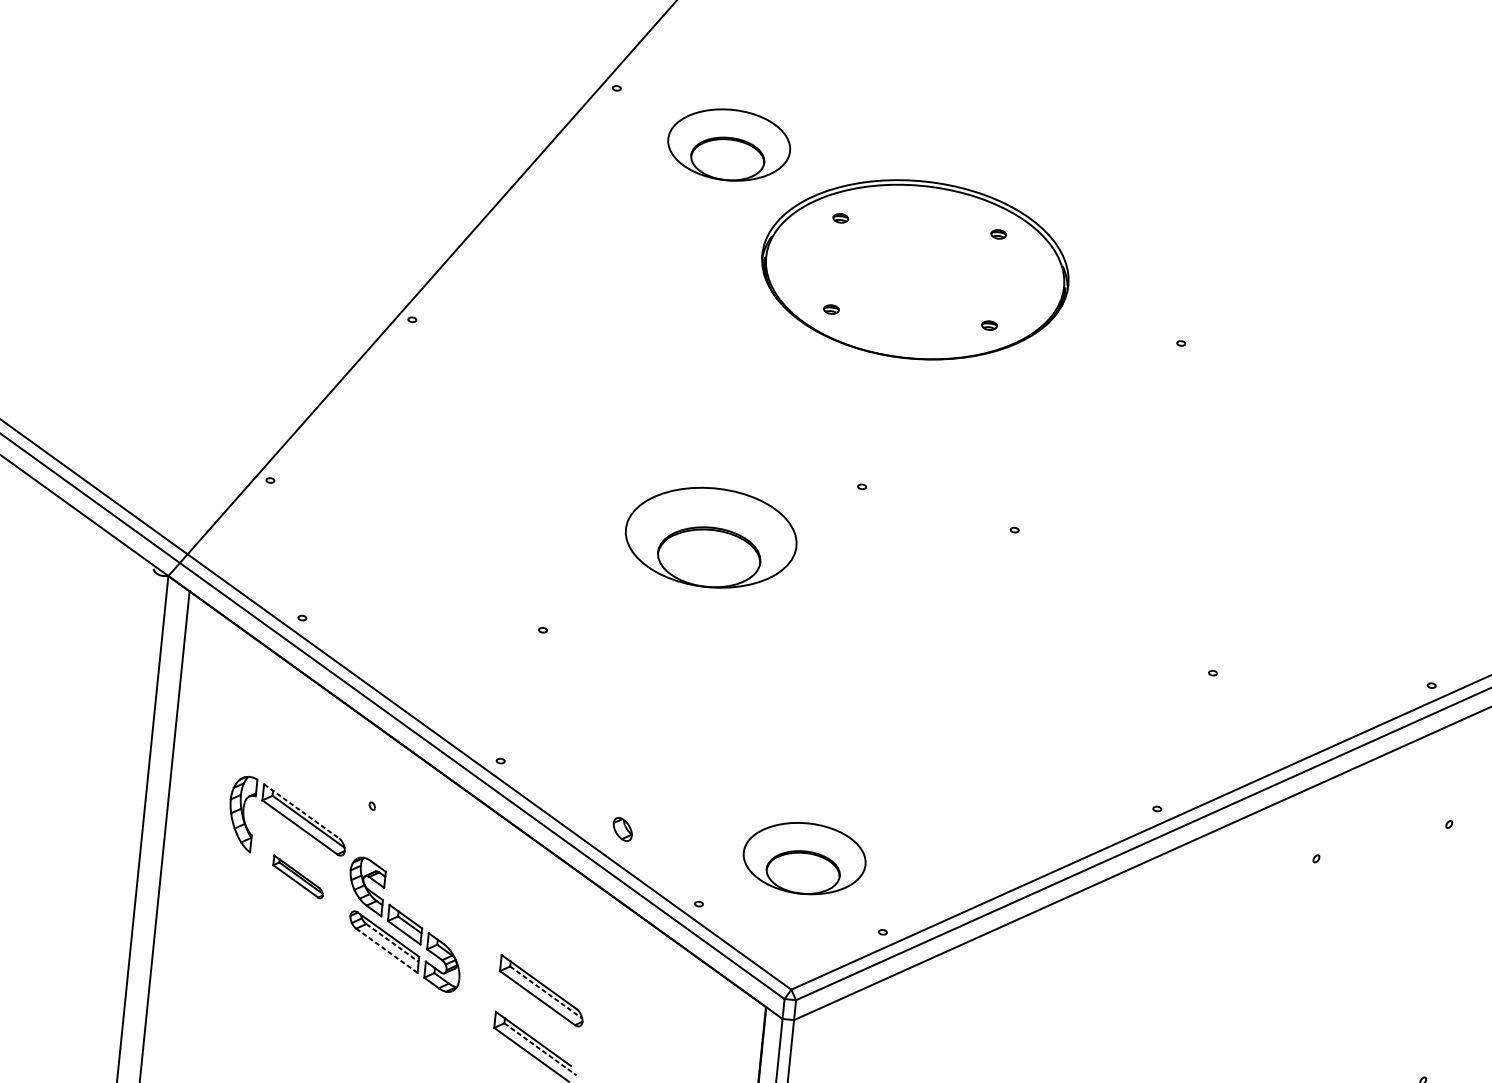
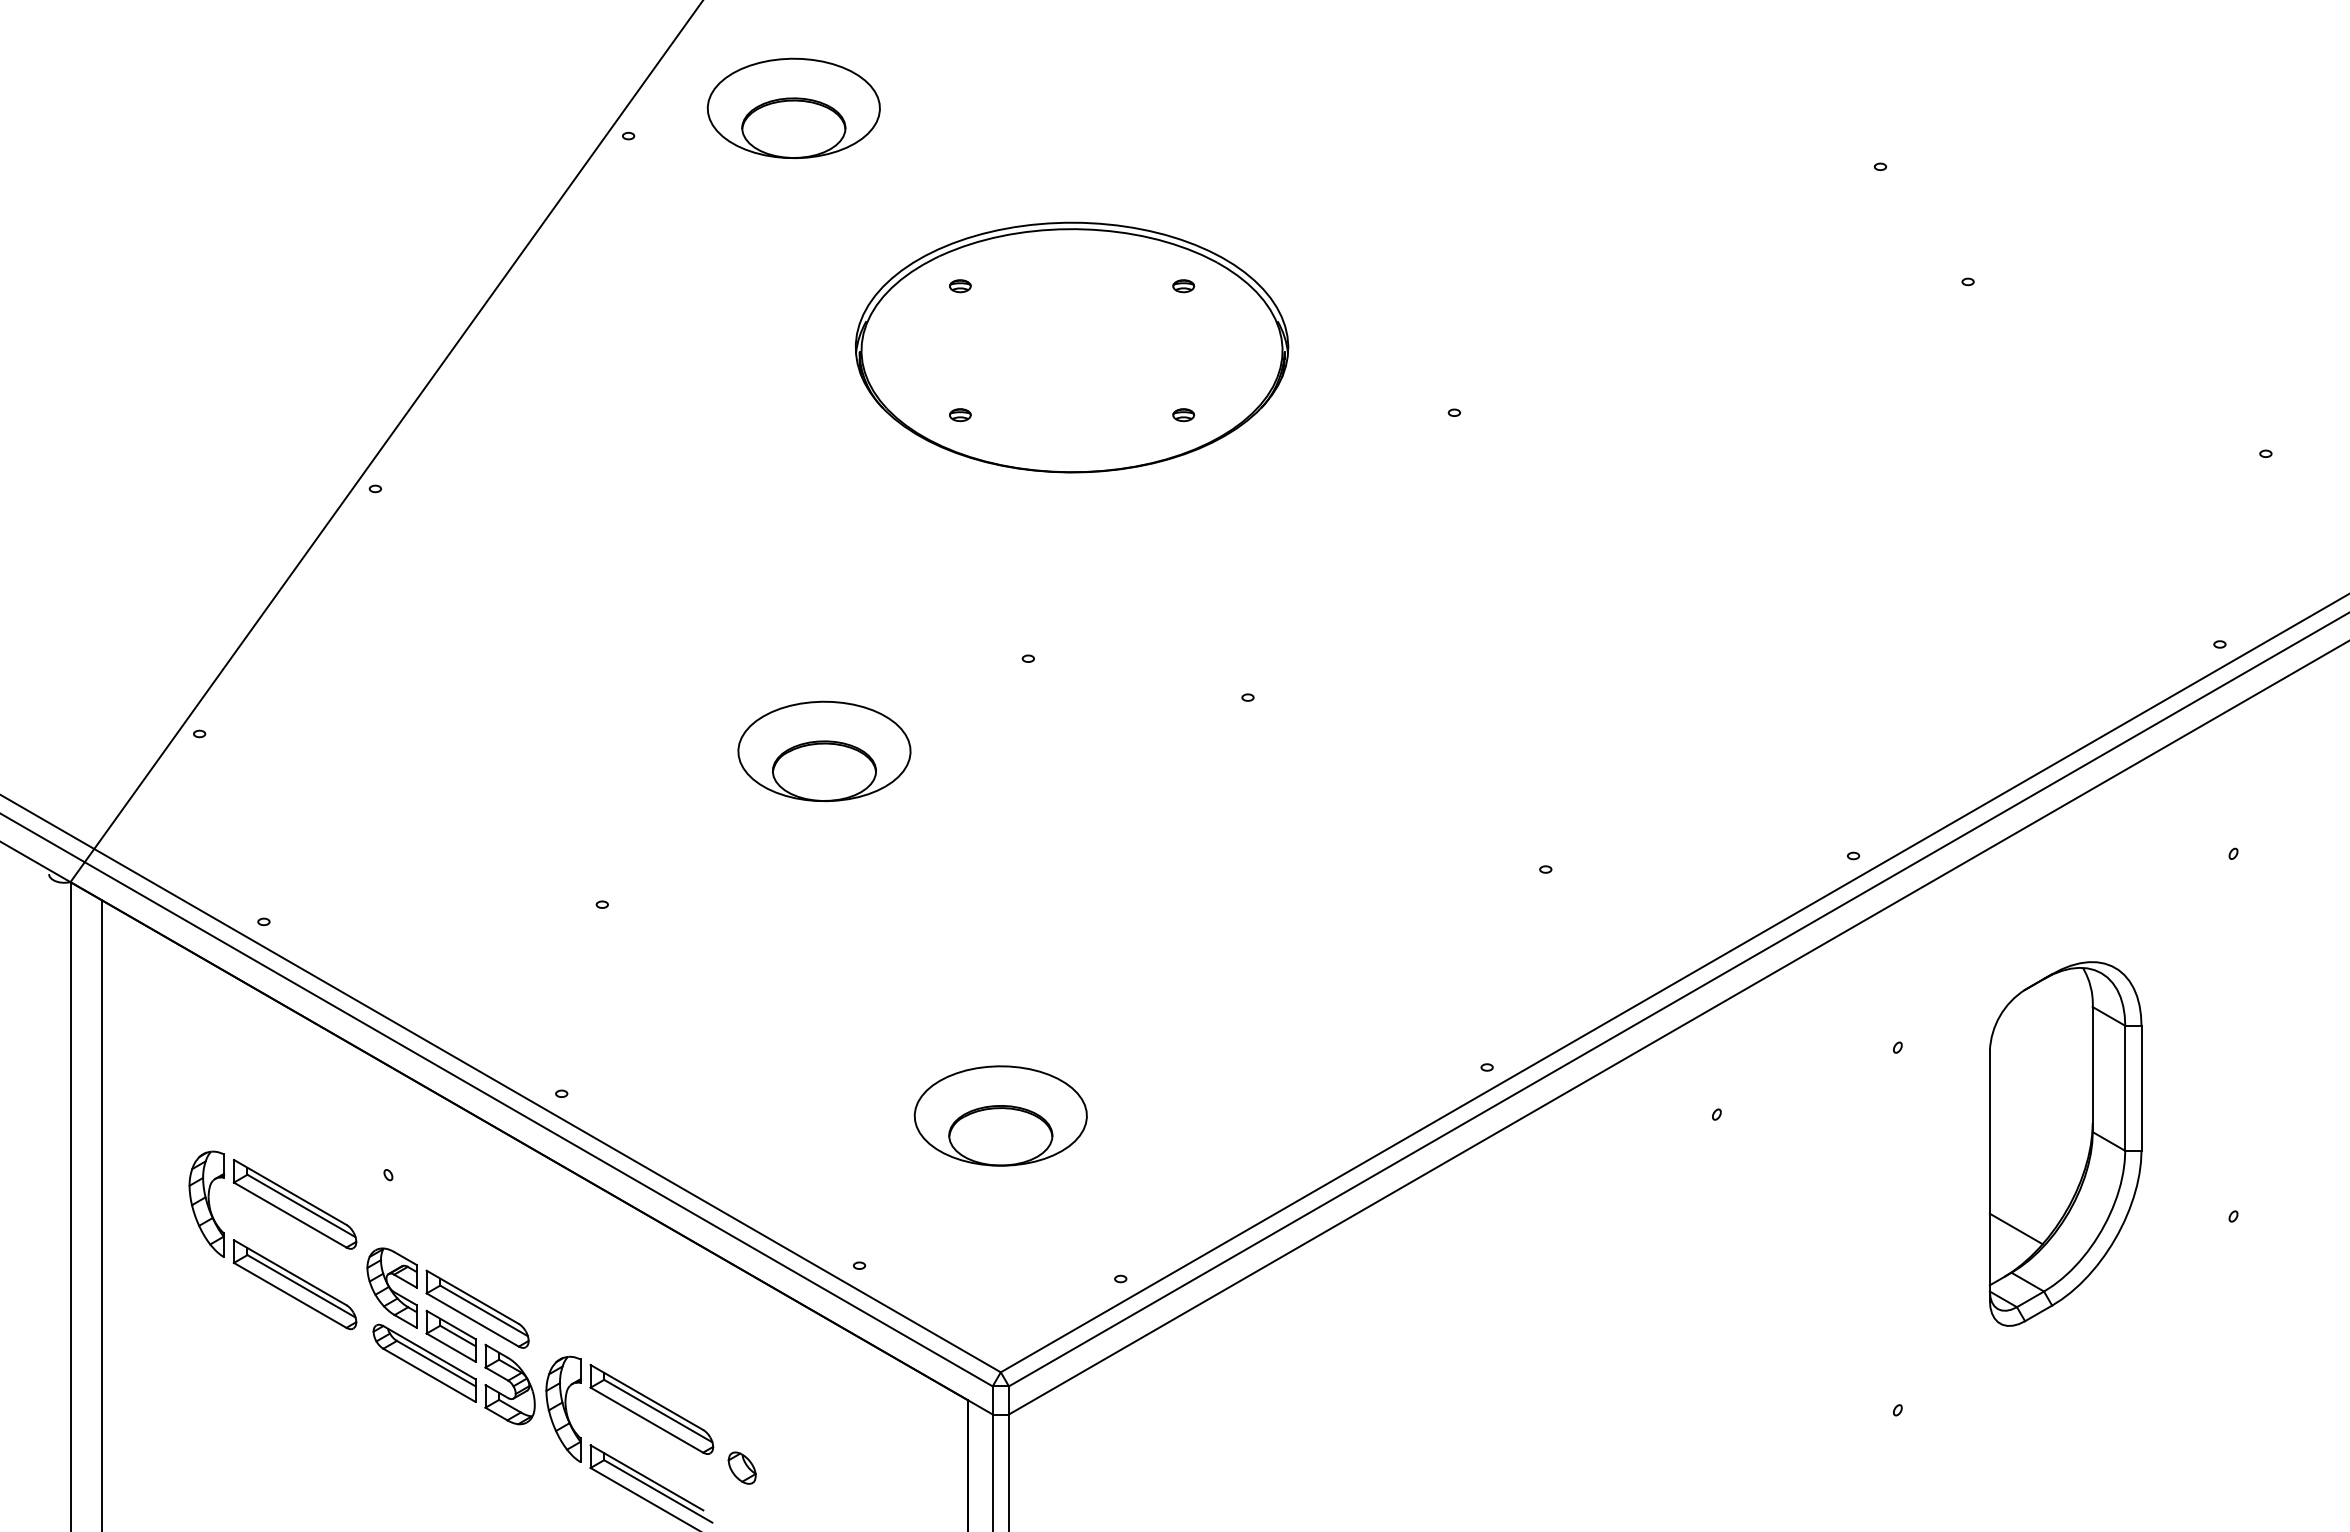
part: (728, 145) -> (793, 108), moved
part: (711, 537) -> (824, 751), size x0.71
line: (301, 811) -> (290, 1192), dashed -> solid
part: (622, 828) -> (741, 1467), moved
part: (804, 858) -> (1000, 1115), moved
part: (297, 876) -> (294, 1284), size x1.67
part: (425, 906) -> (477, 1308), added
line: (392, 942) -> (436, 1363), dashed -> solid
line: (386, 950) -> (429, 1375), dashed -> solid
part: (479, 983) -> (563, 1408), added
line: (546, 992) -> (658, 1411), dashed -> solid
line: (540, 1049) -> (658, 1491), dashed -> solid

